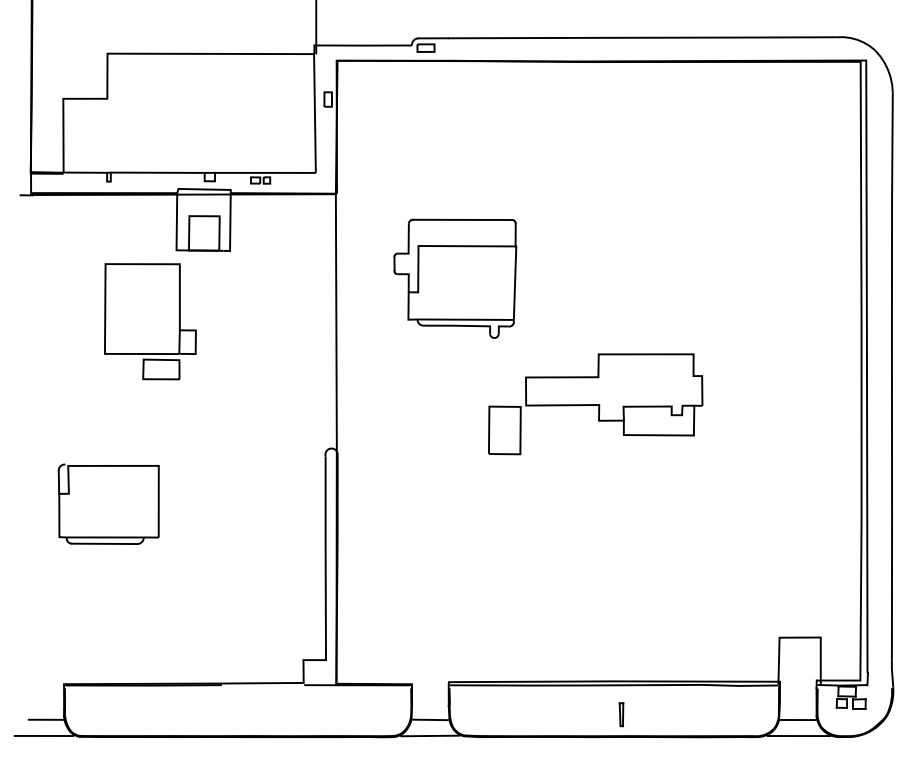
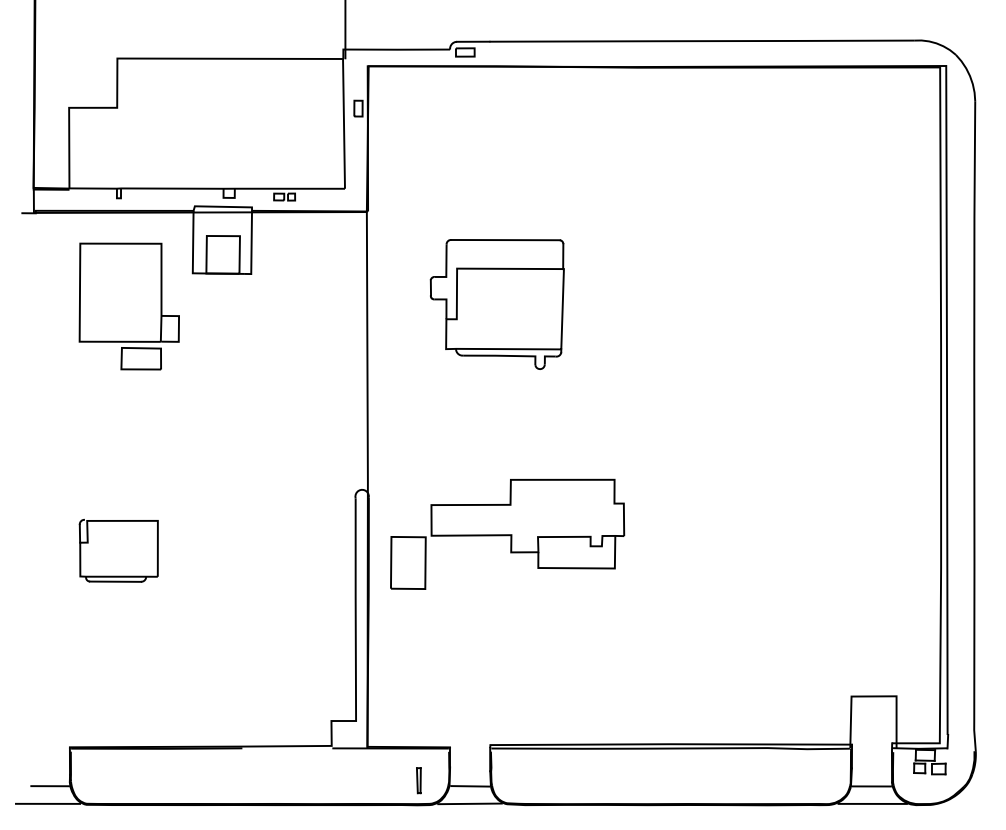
part: (150, 321) -> (129, 306), moved
part: (595, 404) -> (507, 534), moved
part: (108, 504) -> (118, 551), size x0.71
part: (621, 714) -> (418, 780), moved

